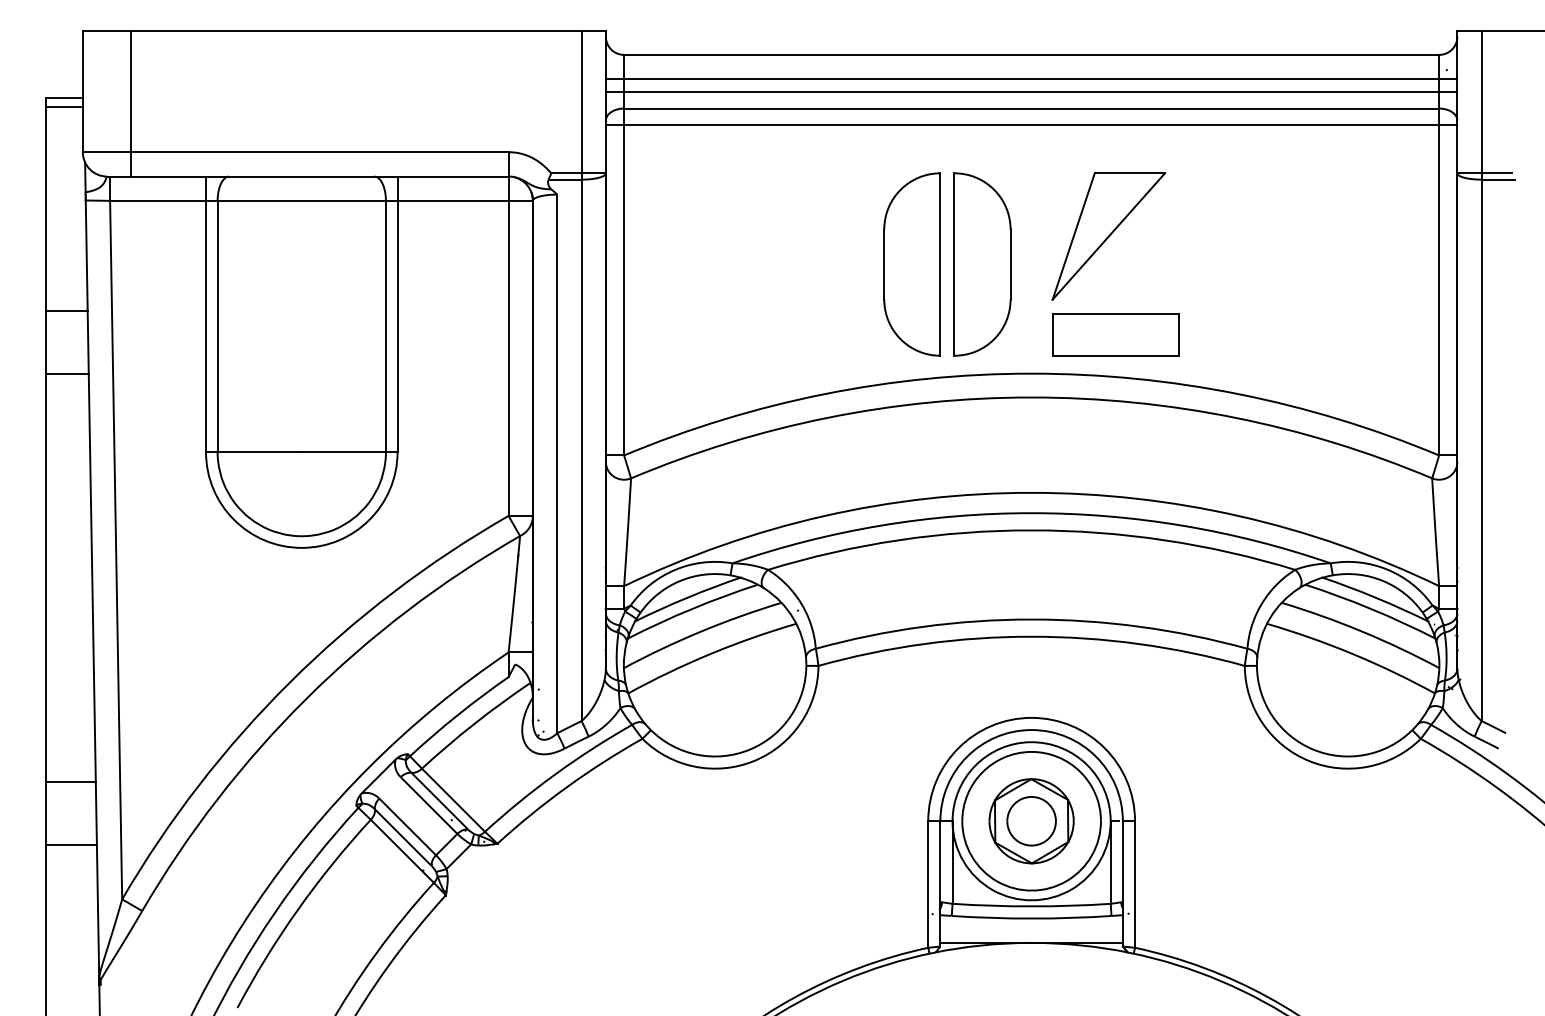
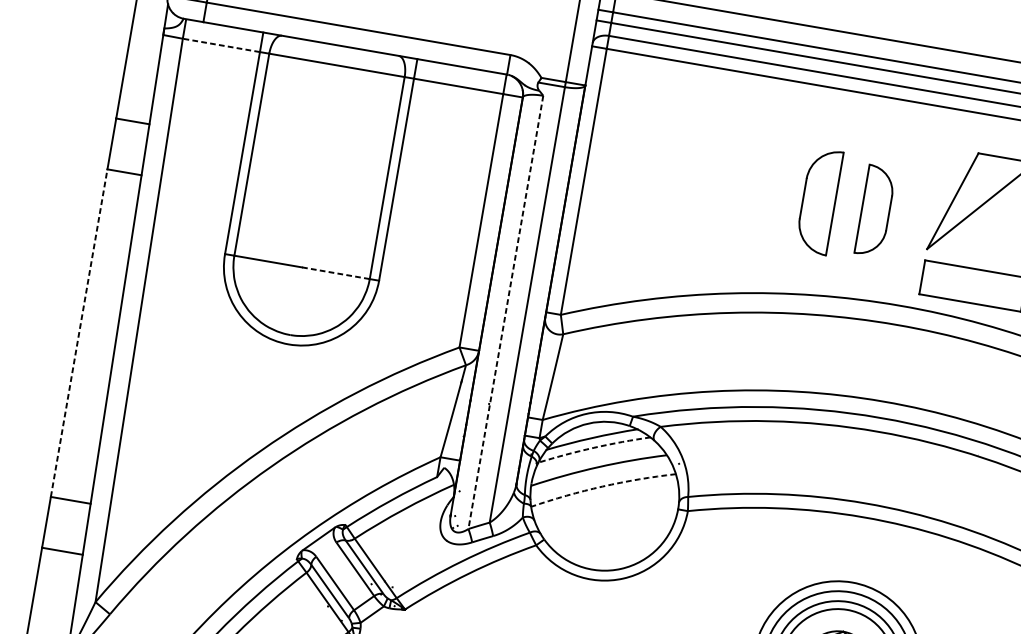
line: (158, 200) -> (221, 45), solid -> dashed
part: (911, 264) -> (818, 201), size x0.7
part: (982, 264) -> (875, 211), size x0.6
line: (344, 452) -> (336, 273), solid -> dashed
line: (557, 464) -> (506, 312), solid -> dashed
line: (46, 577) -> (79, 332), solid -> dashed
arc: (691, 609) -> (593, 448), solid -> dashed
arc: (710, 654) -> (602, 486), solid -> dashed

